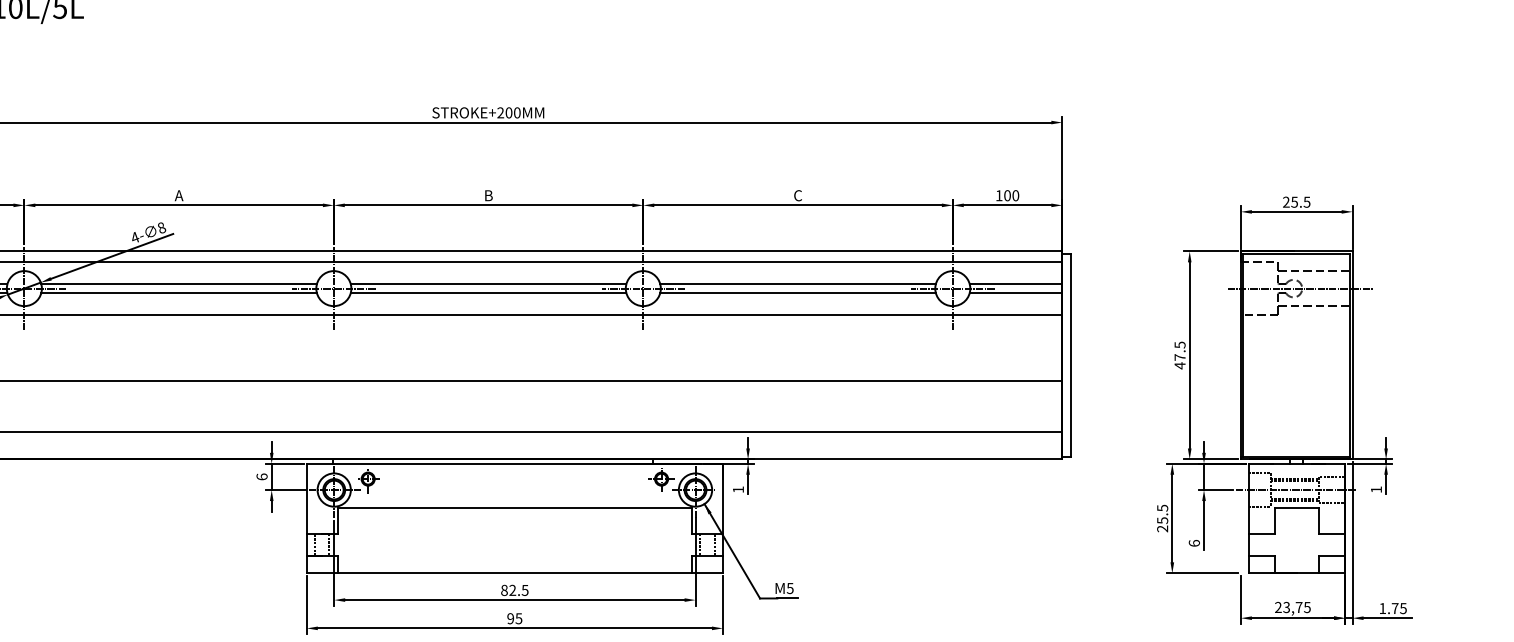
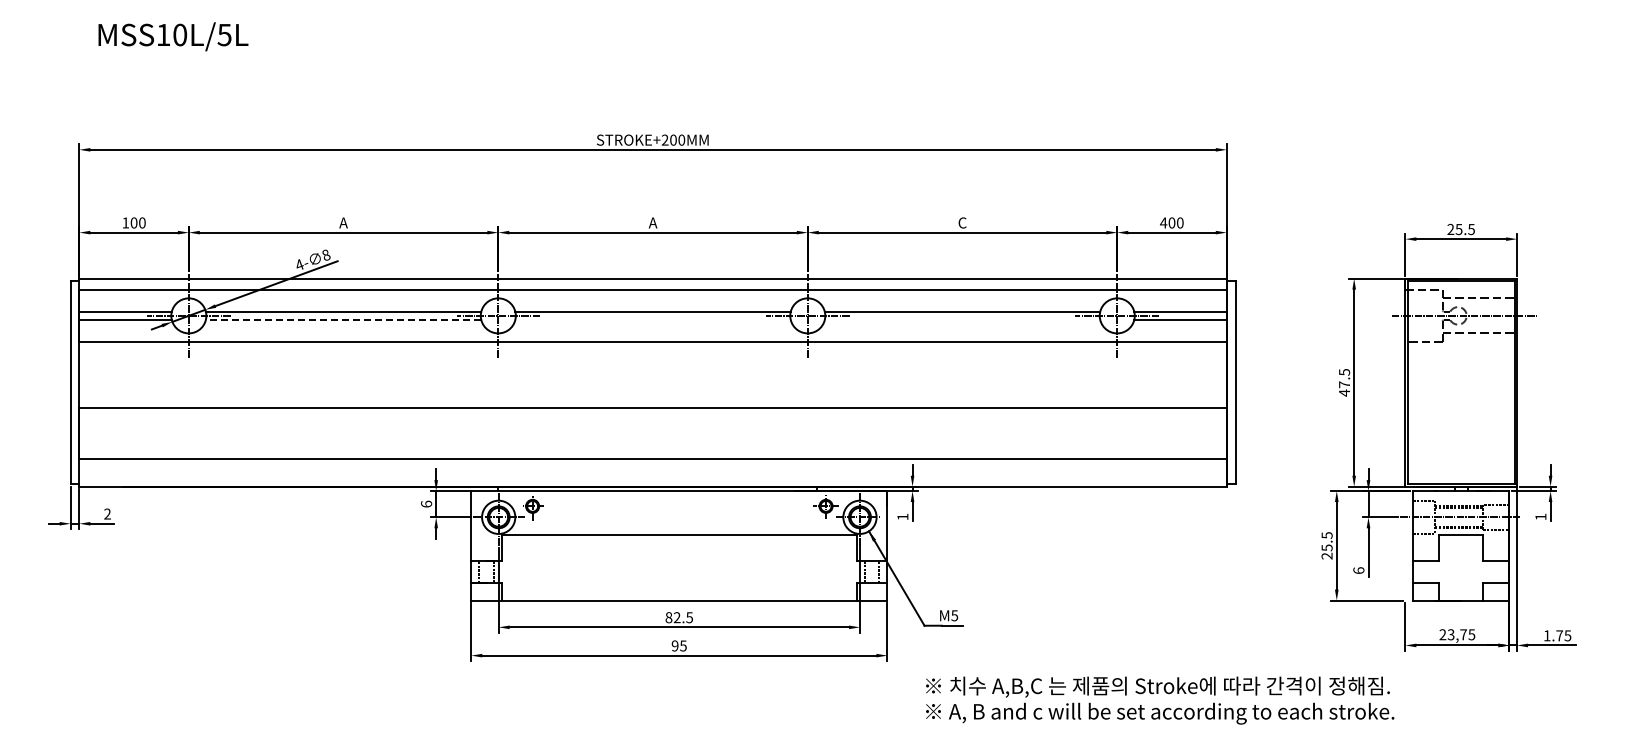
text: (488, 195) -> (652, 222), B -> A
text: (999, 195) -> (1163, 222), 100 -> 400
line: (179, 293) -> (343, 320), solid -> dashed
line: (488, 293) -> (652, 320), removed
line: (798, 293) -> (962, 320), removed

